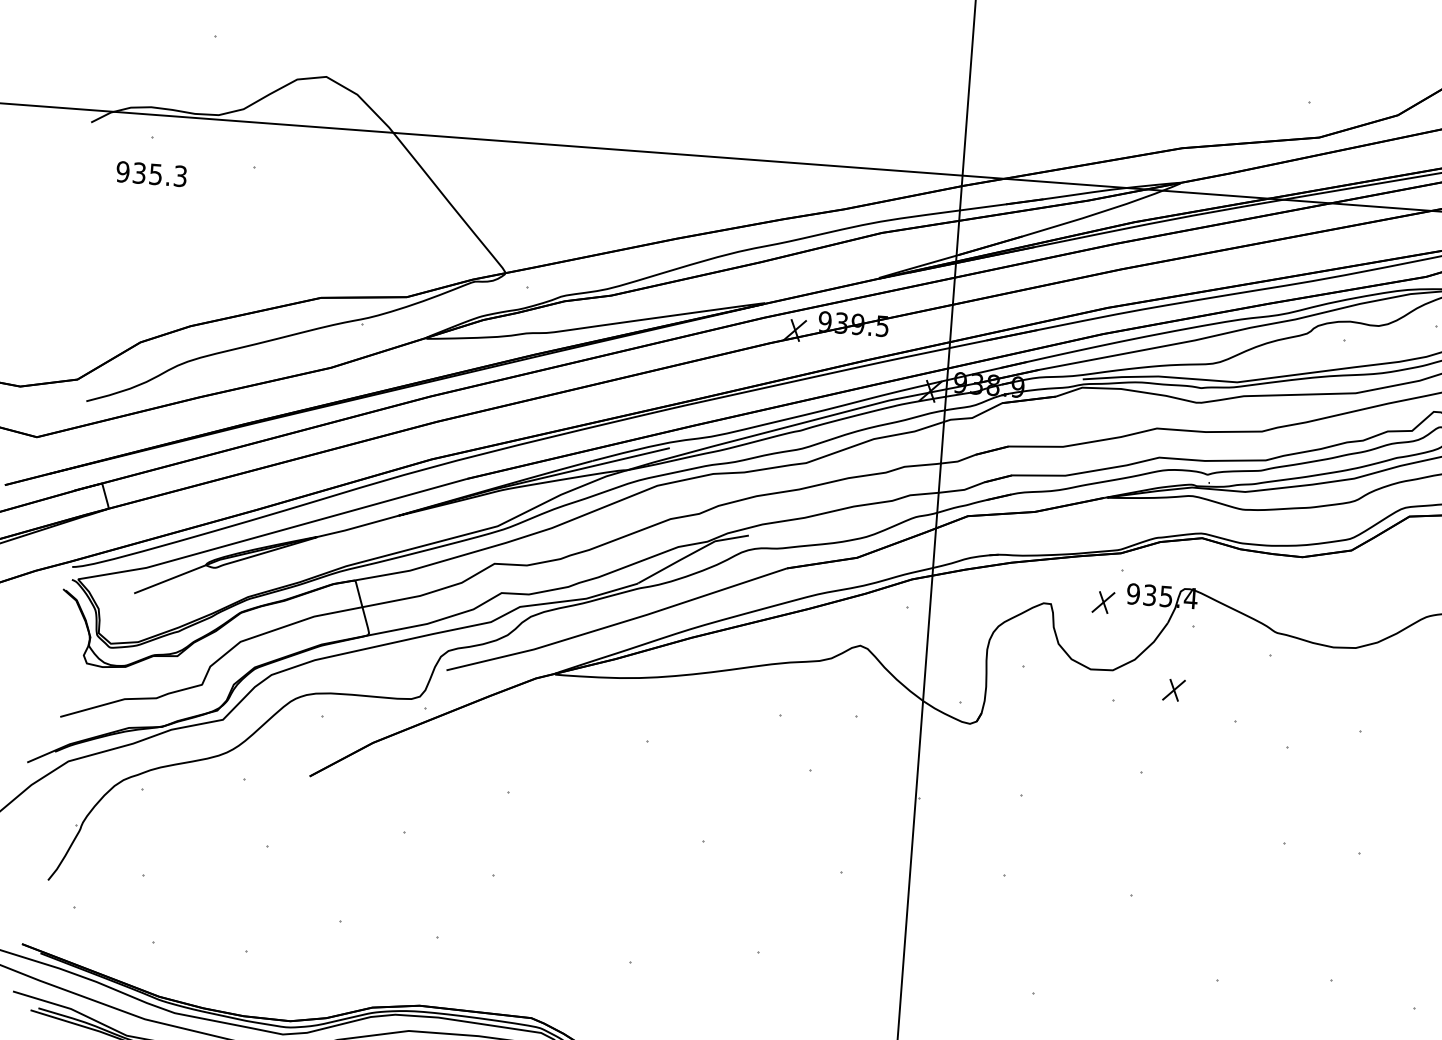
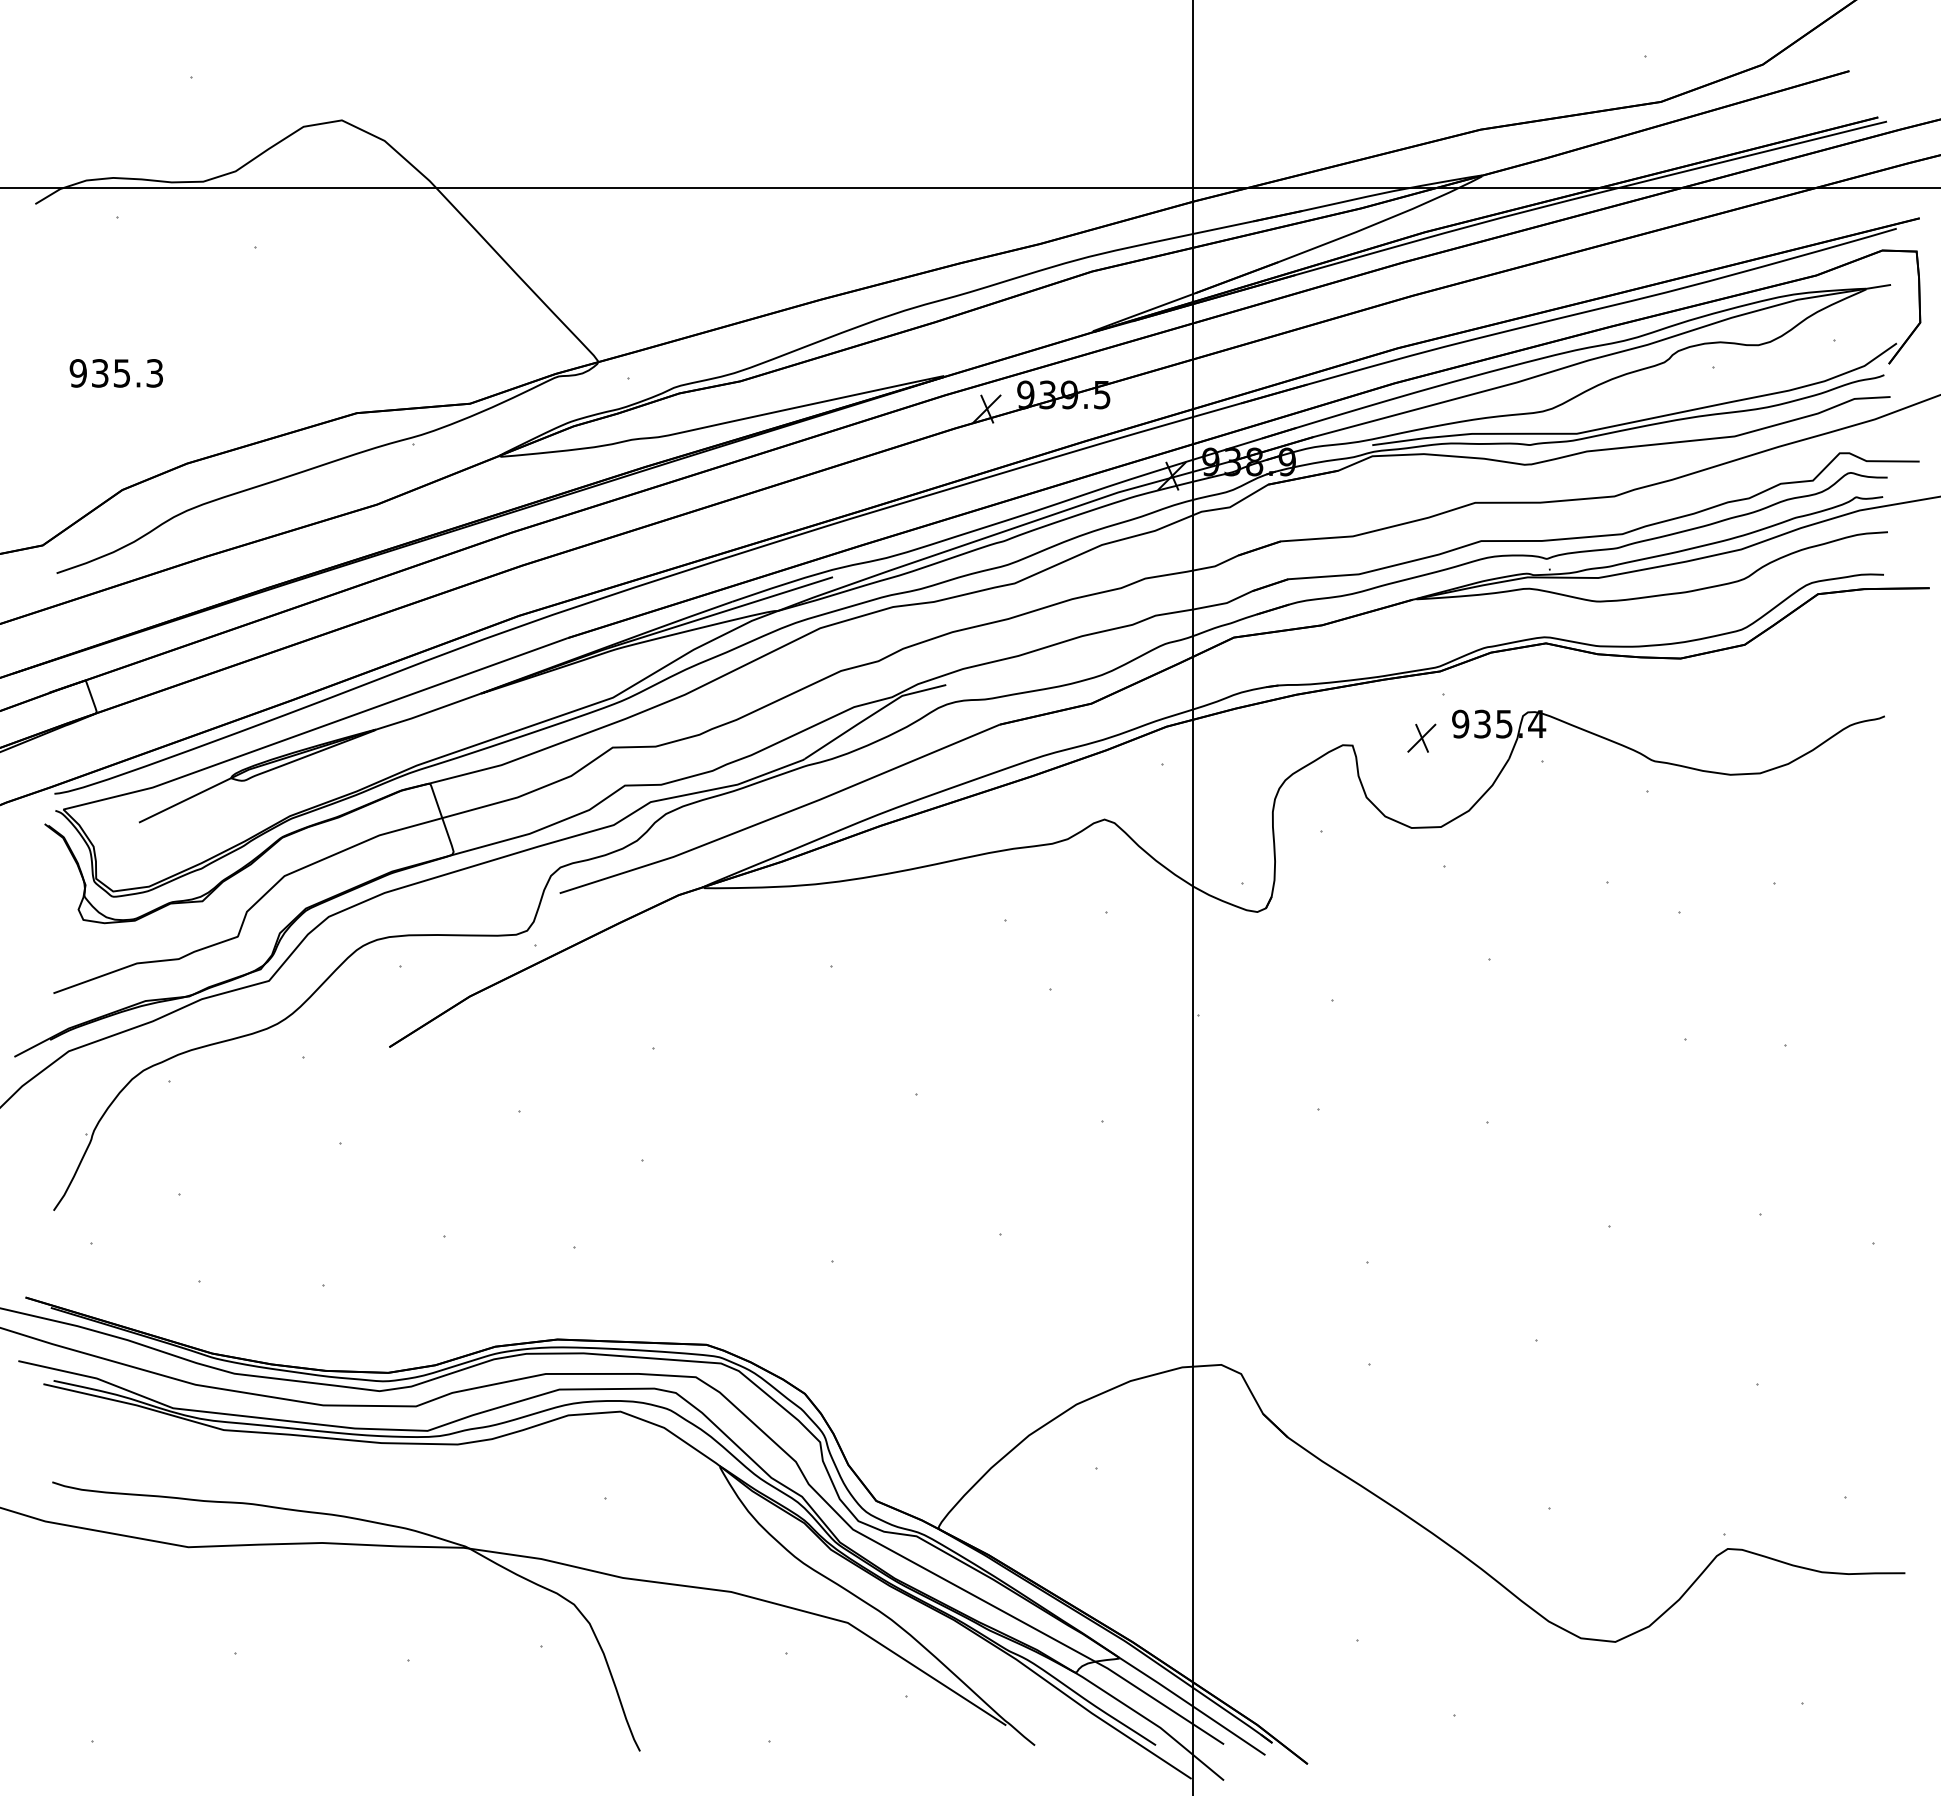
text: (150, 174) -> (115, 373), moved
part: (1173, 689) -> (1523, 846), removed

